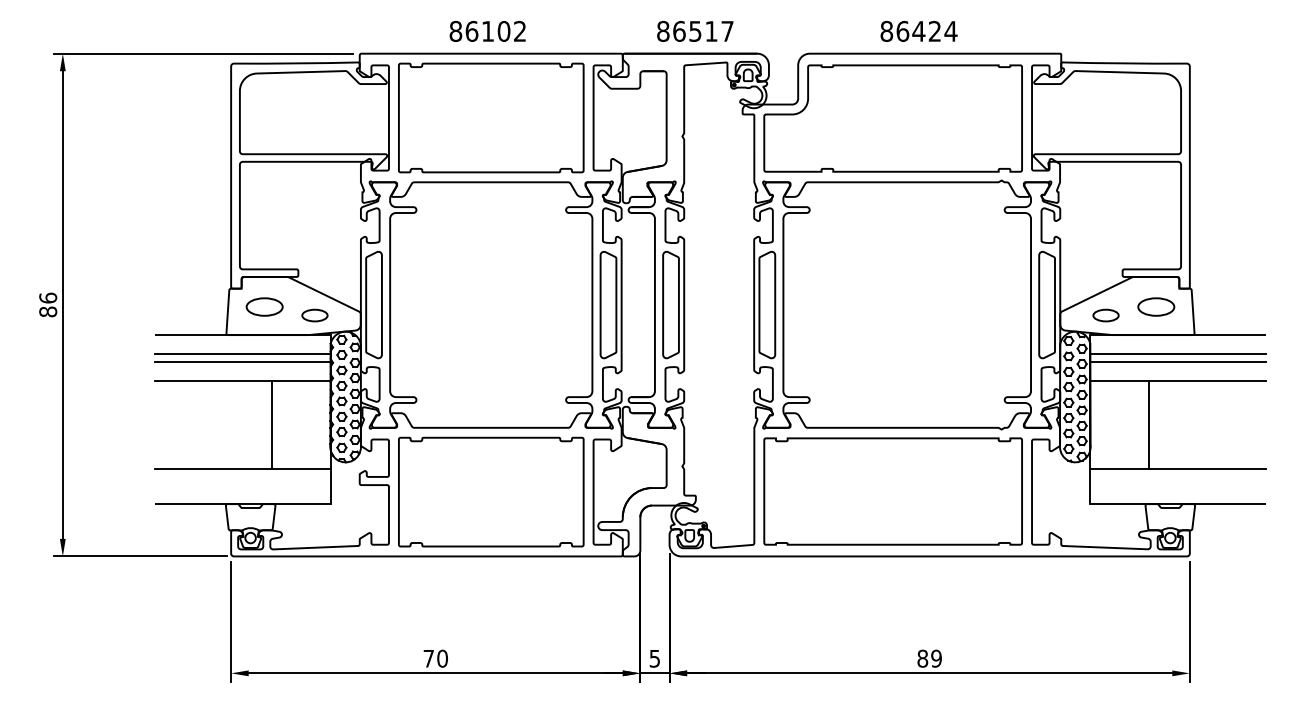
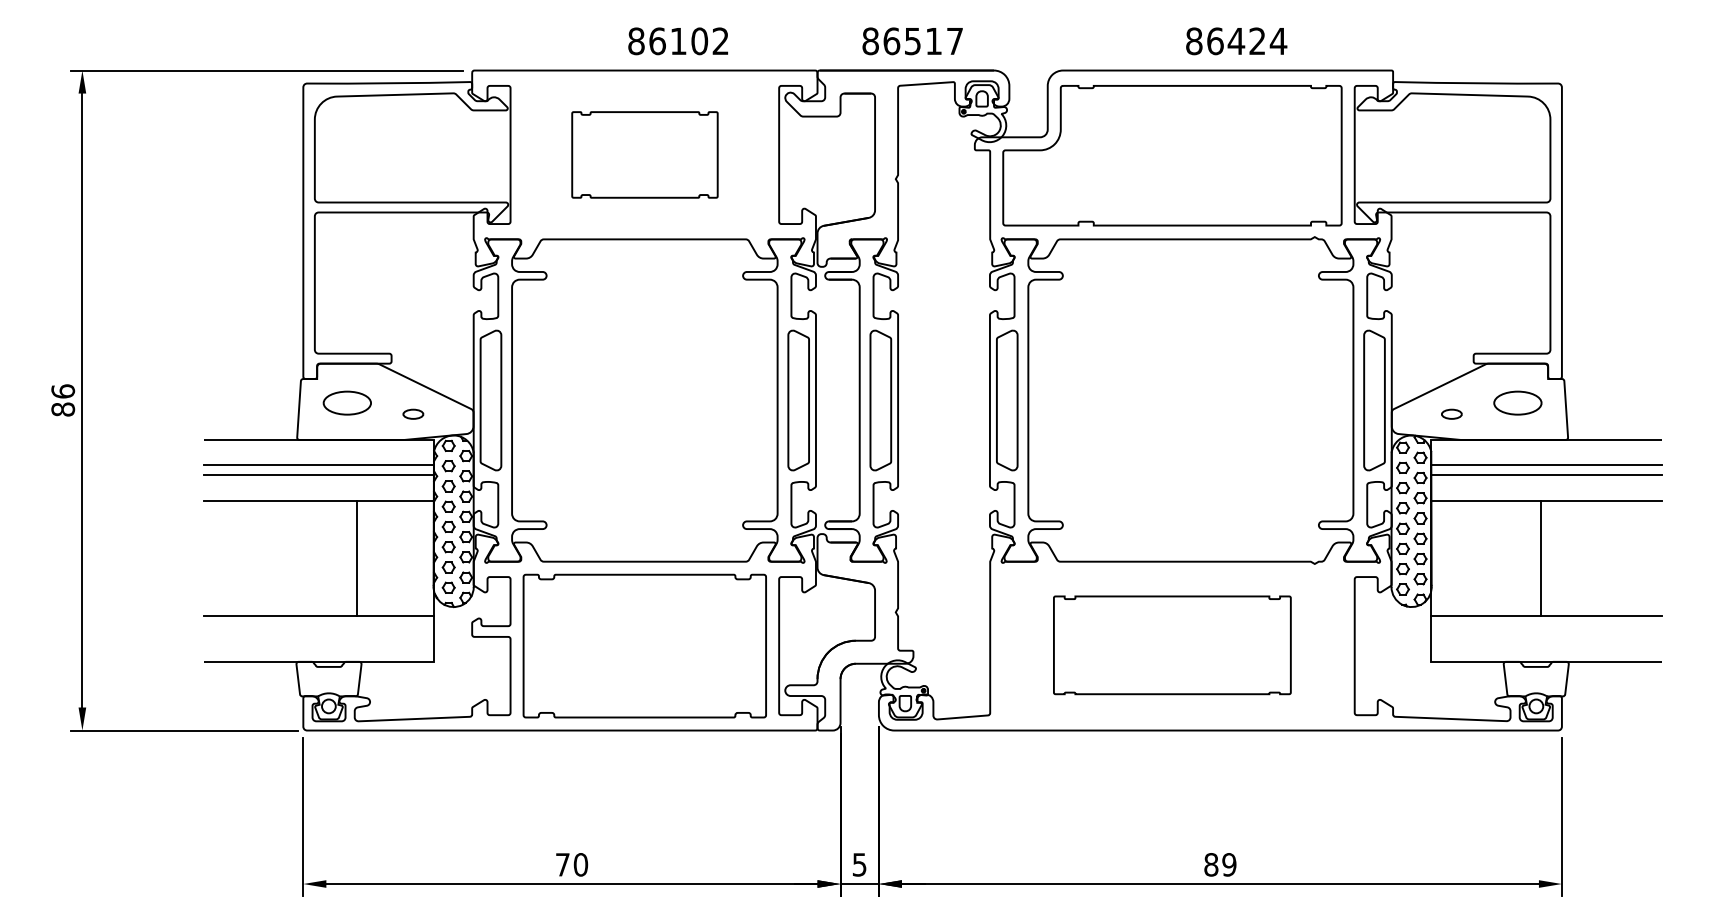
text: (487, 31) -> (677, 41), moved
text: (918, 31) -> (1235, 41), moved
part: (491, 117) -> (645, 154), size x0.6
part: (314, 315) -> (412, 414), size x0.6
part: (1105, 315) -> (1451, 414), size x0.6
line: (1148, 425) -> (1540, 558), moved
part: (892, 491) -> (1171, 645), size x0.7

